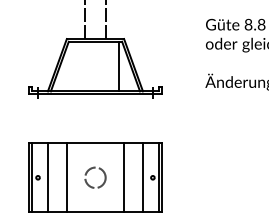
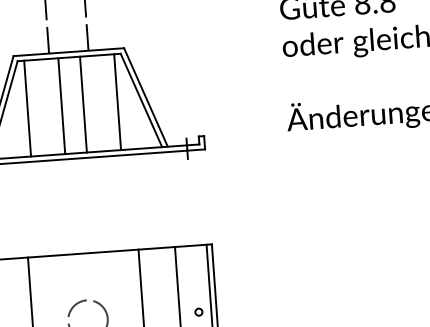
line: (72, 66) -> (28, 108), added
line: (89, 66) -> (61, 106), added
line: (101, 66) -> (84, 104), added

